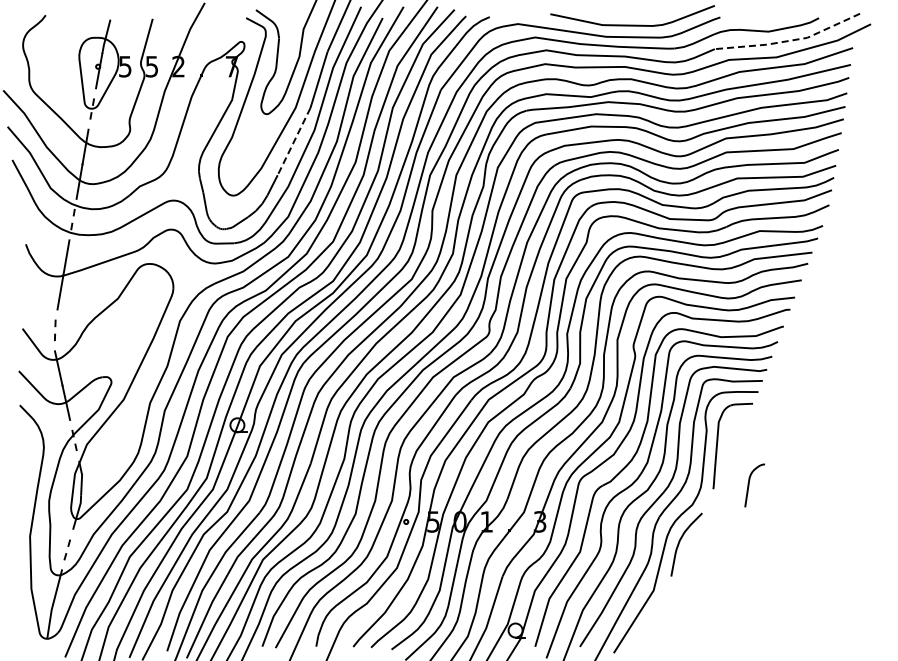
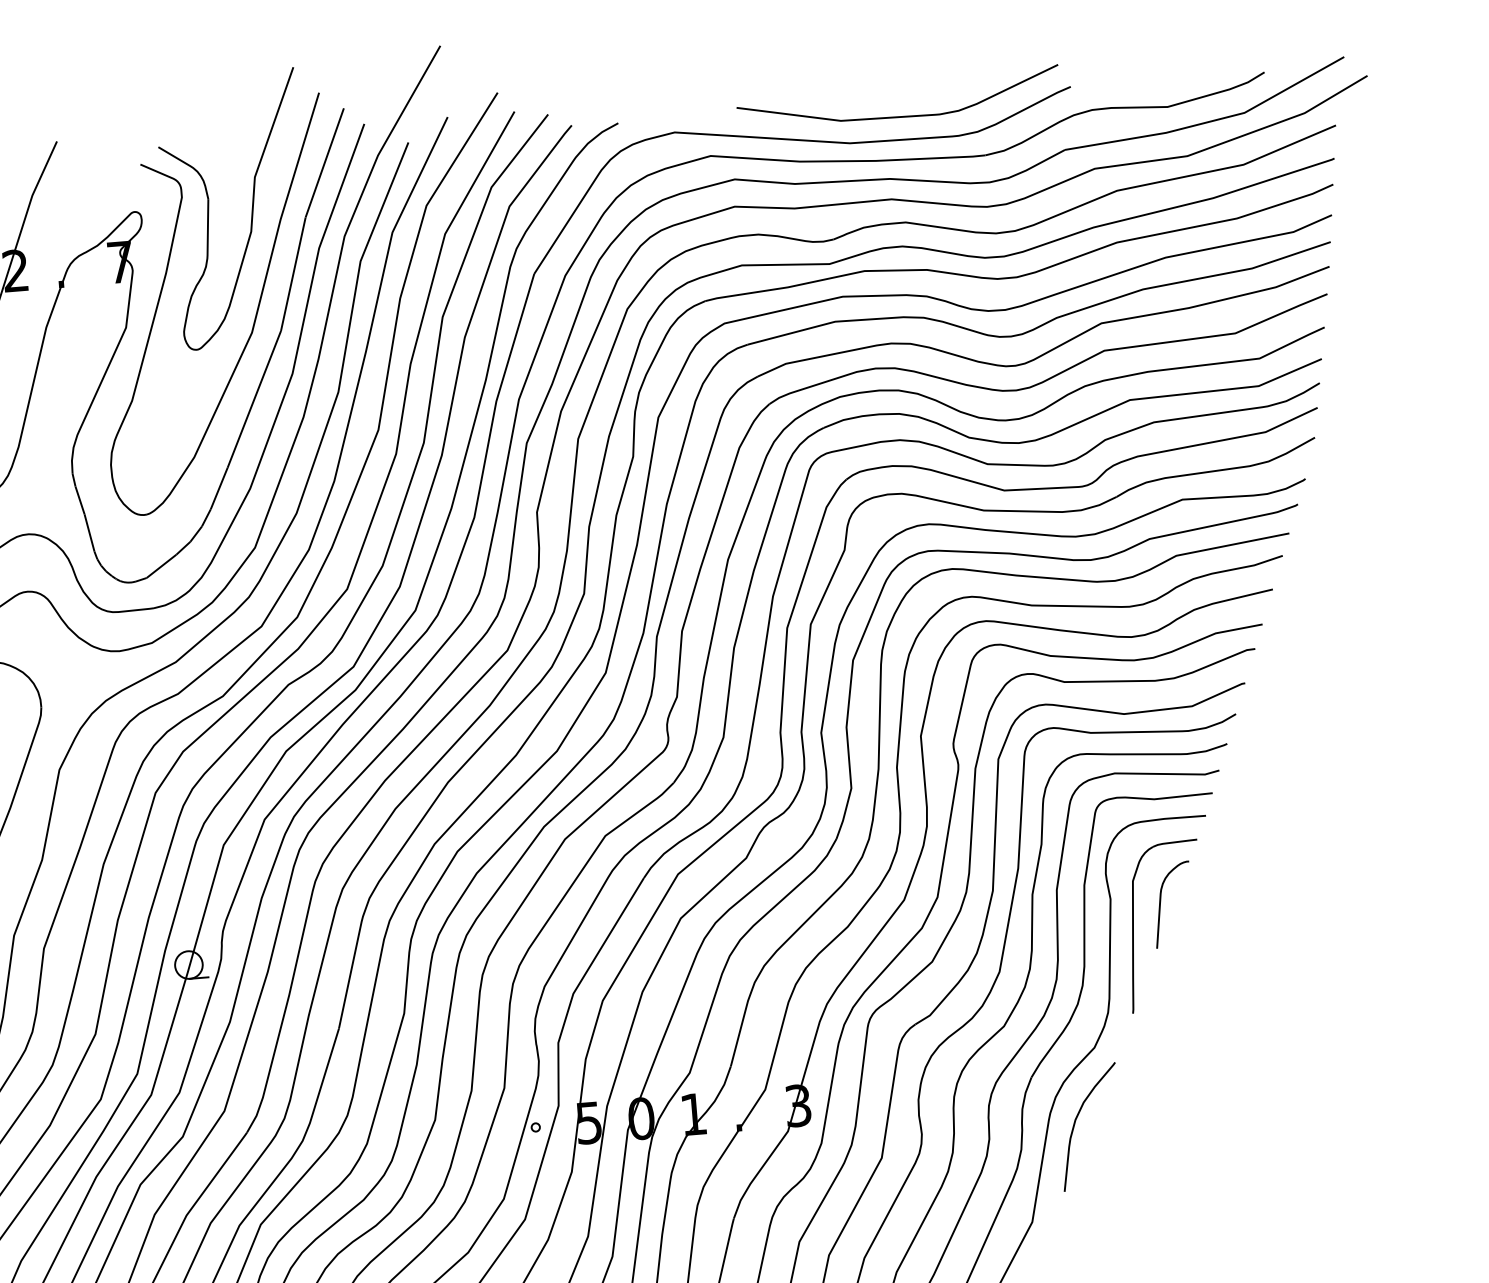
line: (789, 40) -> (1210, 120), dashed -> solid
line: (293, 142) -> (253, 401), dashed -> solid
curve: (749, 485) -> (1161, 905), moved

